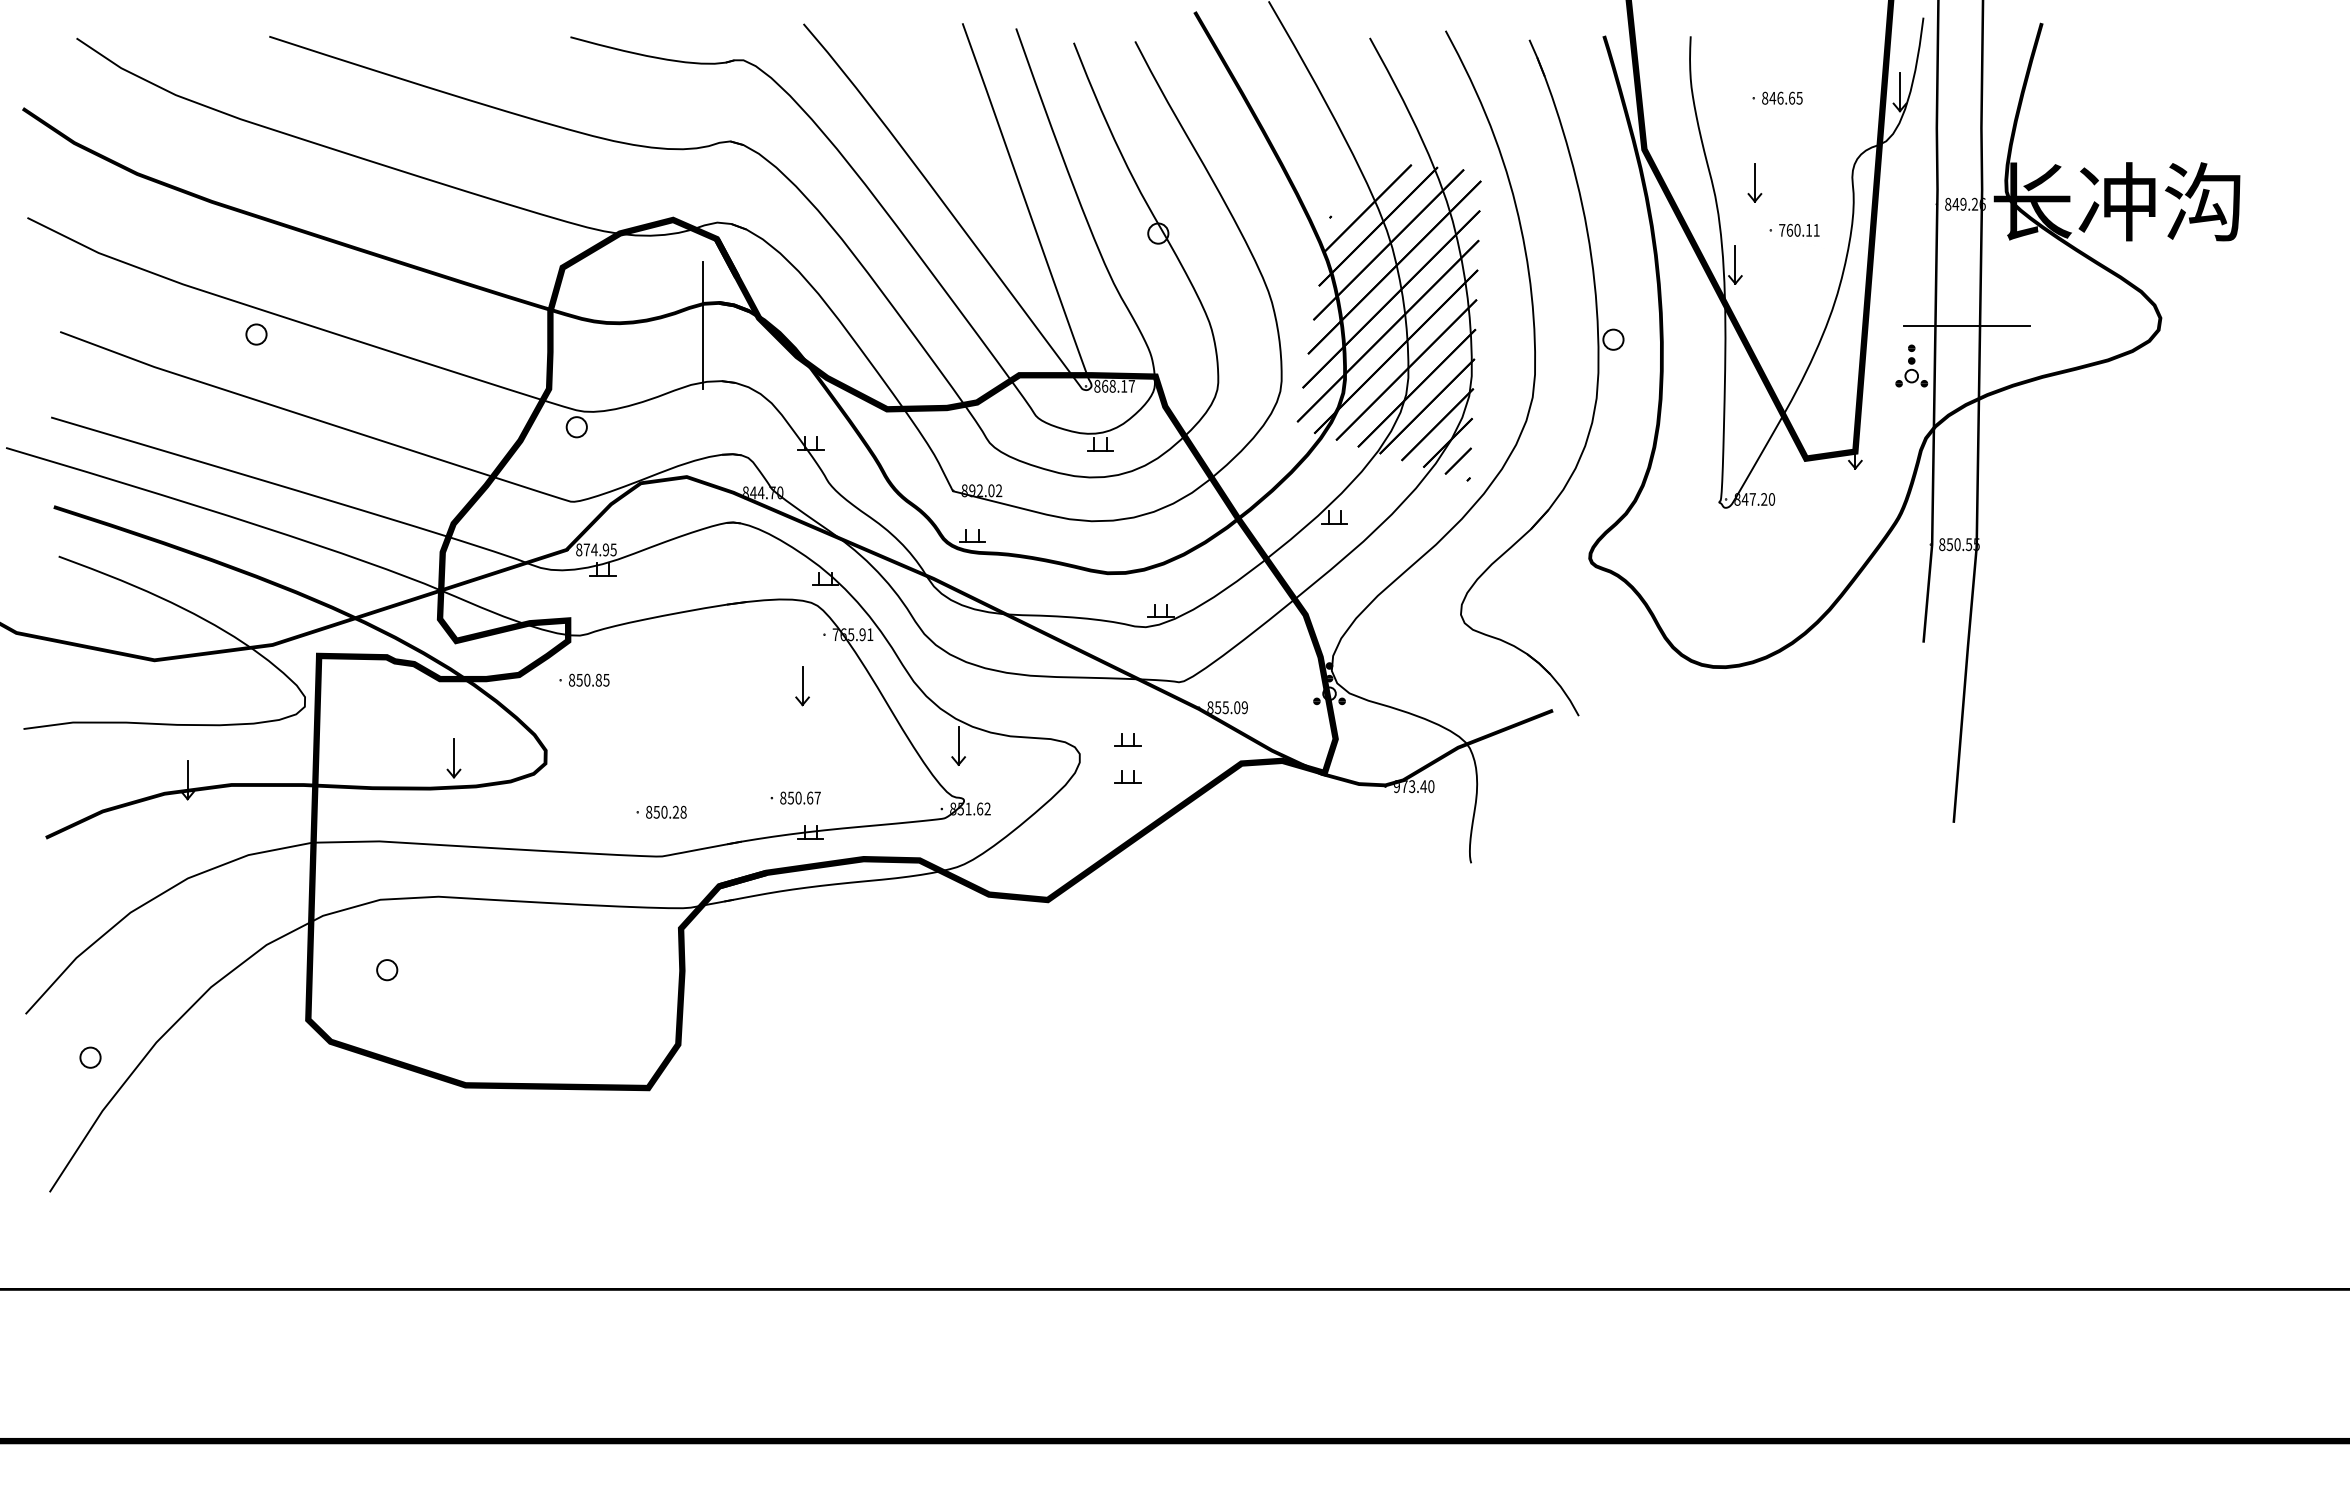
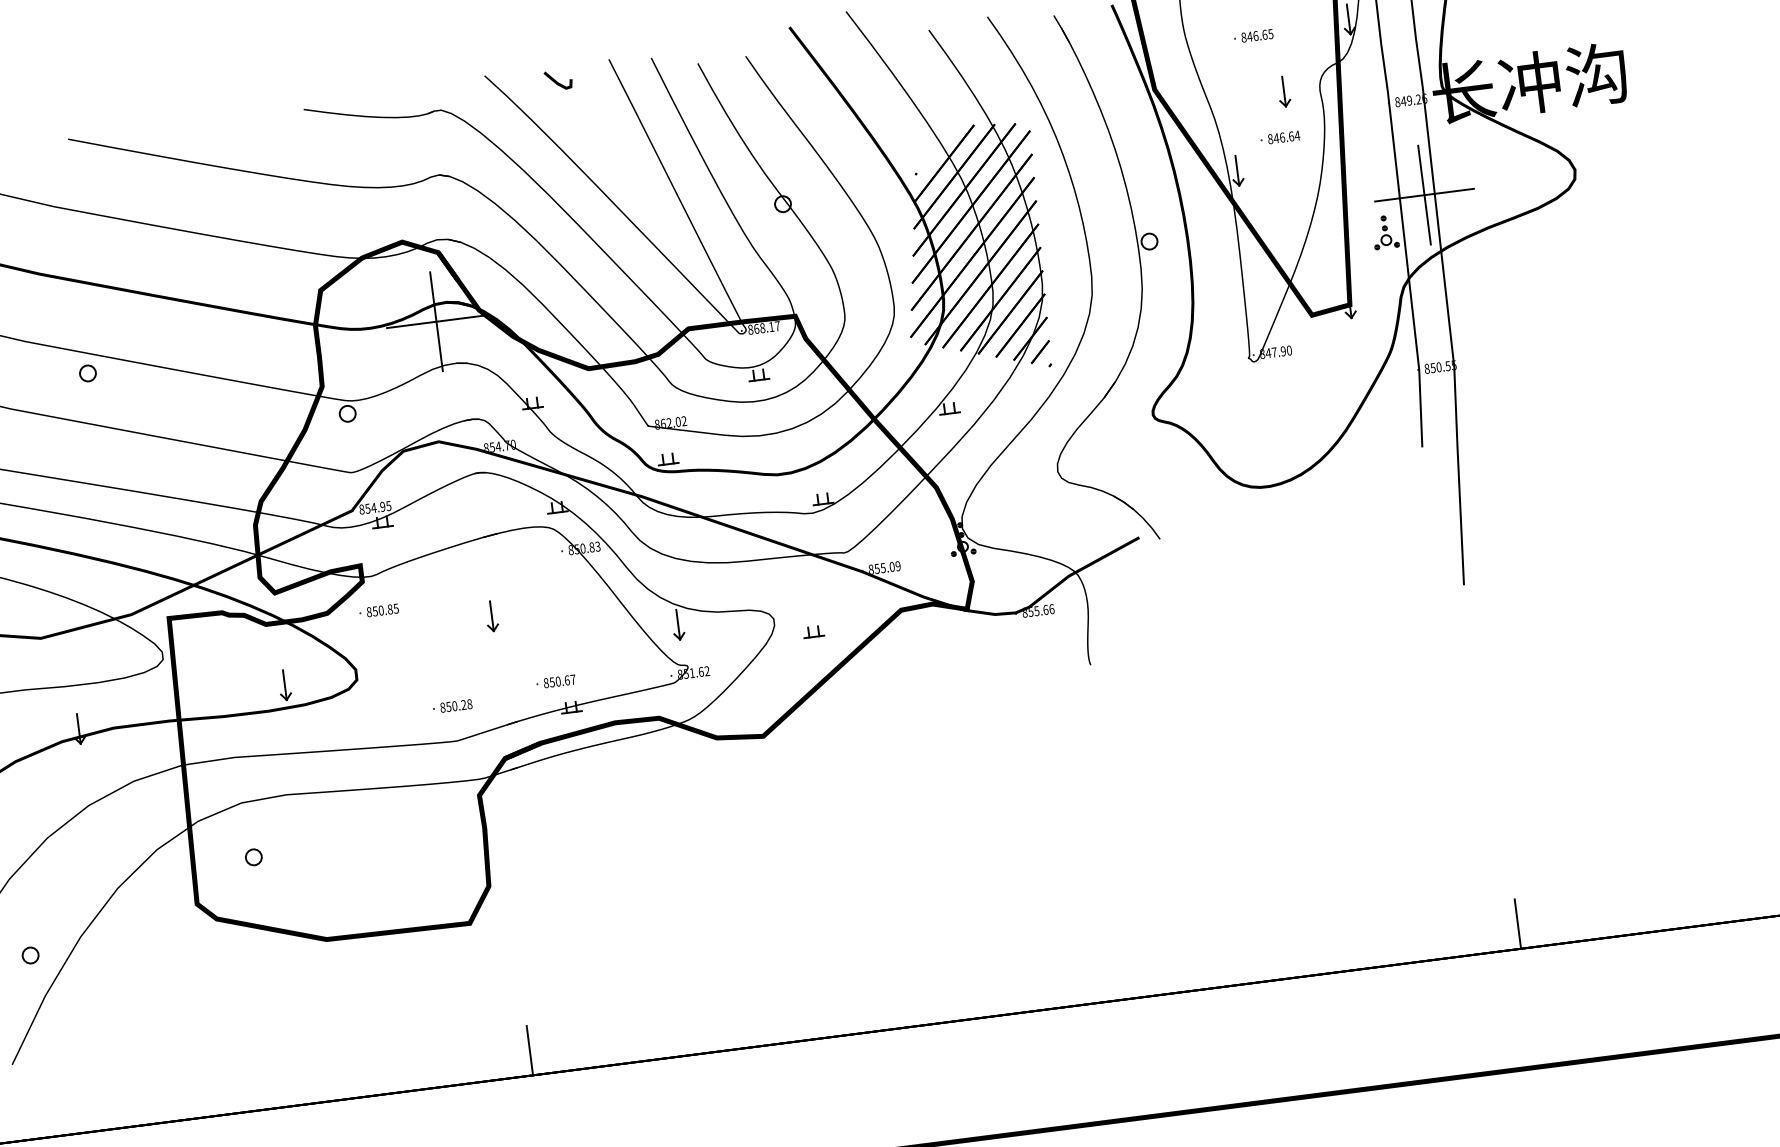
line: (893, 42) -> (556, 81), added
part: (1754, 182) -> (1283, 91), moved
text: (1799, 229) -> (1283, 136), 760.11 -> 846.64
line: (703, 325) -> (436, 321), added
line: (1966, 325) -> (1424, 195), added
text: (972, 490) -> (663, 423), 892.02 -> 862.02
text: (753, 492) -> (492, 447), 844.70 -> 854.70
text: (1764, 499) -> (1283, 351), 847.20 -> 847.90
text: (586, 549) -> (367, 508), 874.95 -> 854.95
text: (852, 634) -> (584, 548), 765.91 -> 850.83
part: (802, 686) -> (491, 616), moved
part: (1127, 739) -> (809, 602), removed
text: (1413, 786) -> (1037, 610), 973.40 -> 855.66
line: (703, 1257) -> (529, 1050), added
line: (1966, 1257) -> (1517, 923), added

